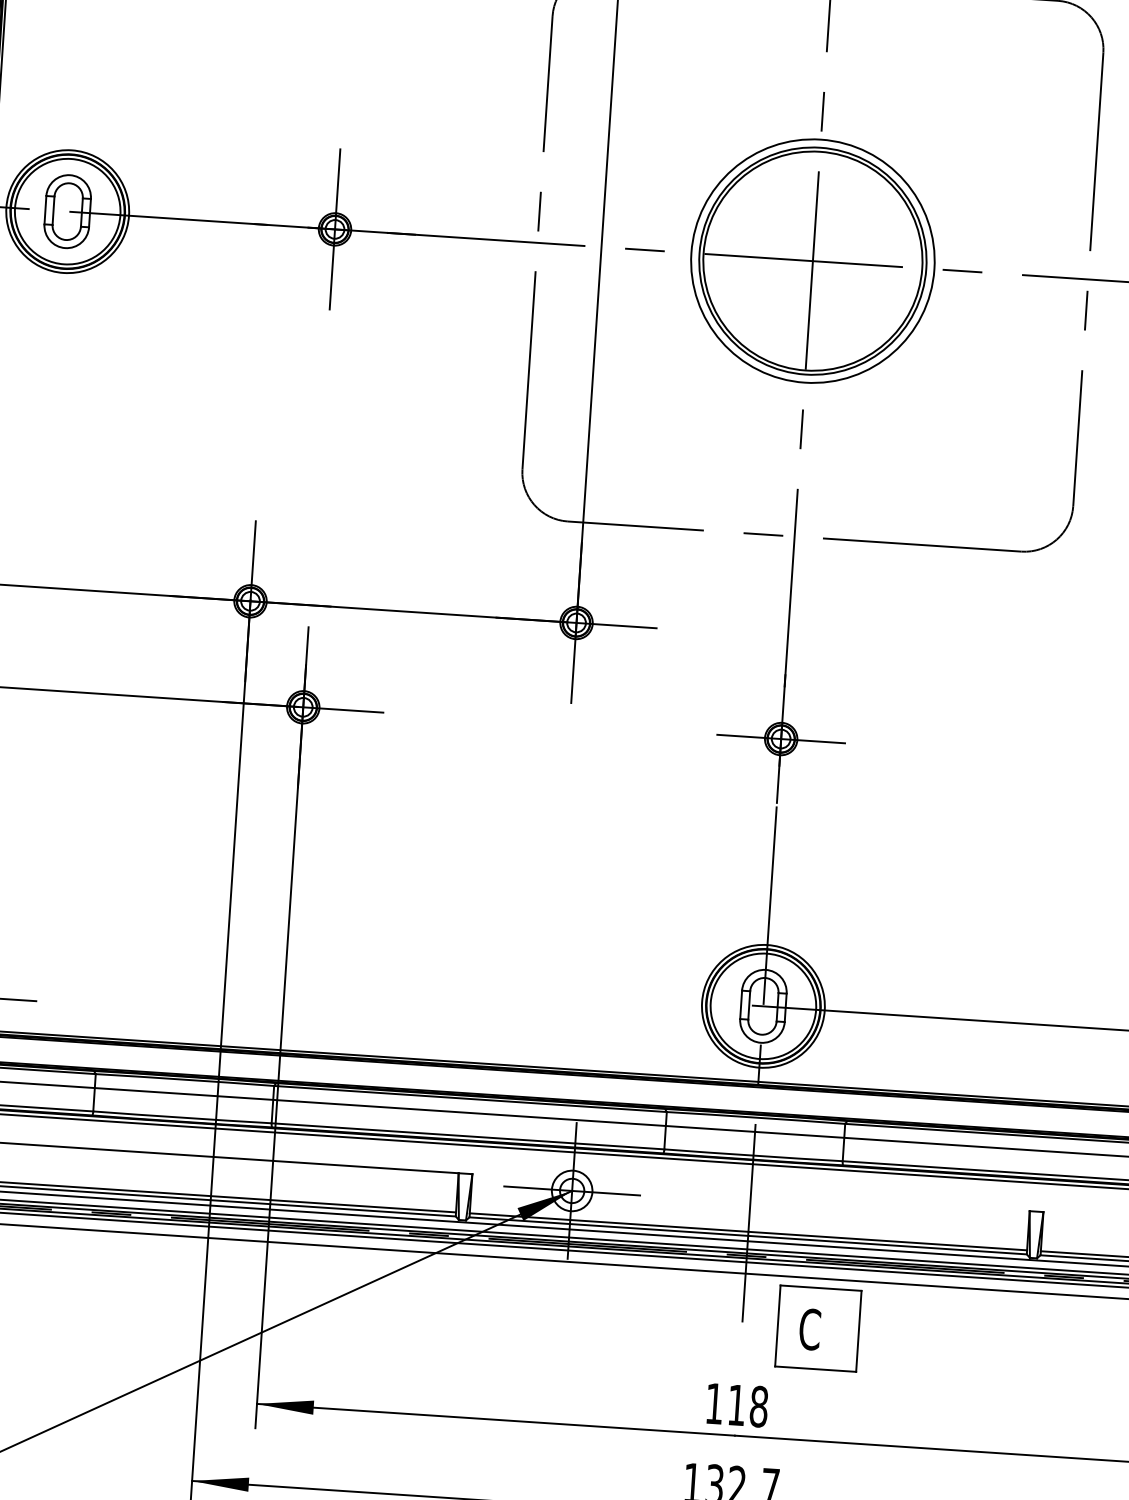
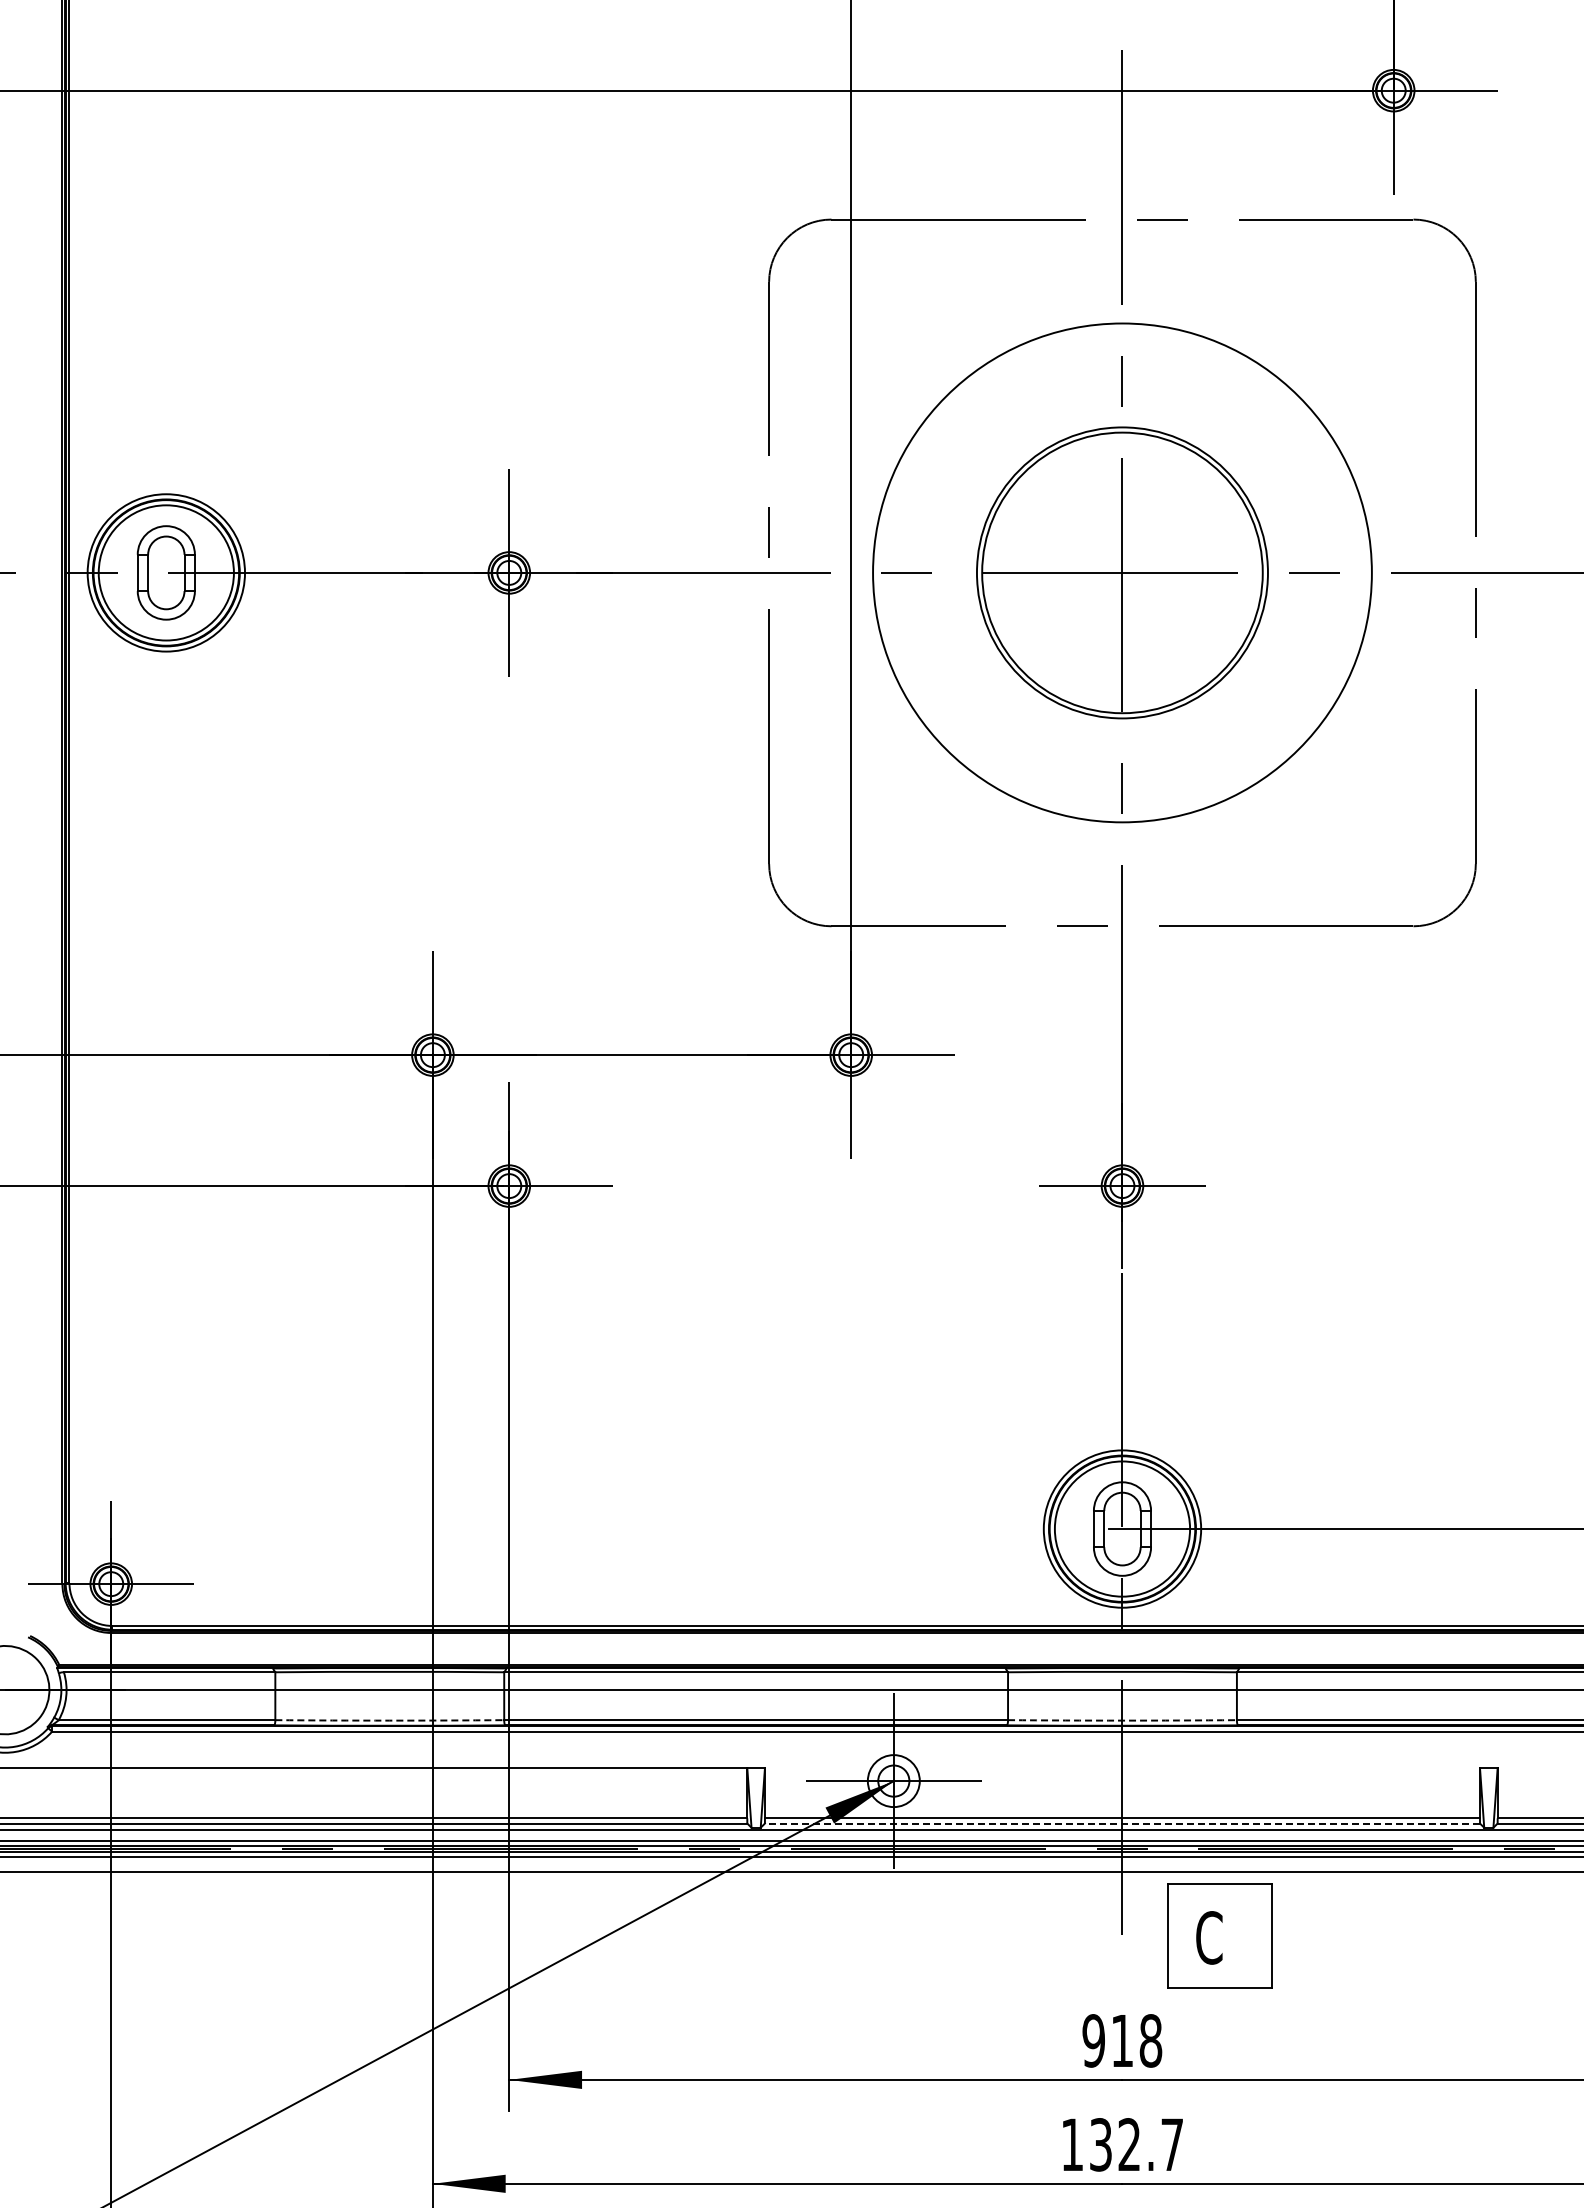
circle: (812, 260) -> (1122, 572), size x1.6
arc: (182, 1117) -> (389, 1720), solid -> dashed
arc: (753, 1155) -> (1122, 1720), solid -> dashed
line: (748, 1235) -> (1122, 1823), solid -> dashed
text: (714, 1403) -> (1093, 2040), 118 -> 918

